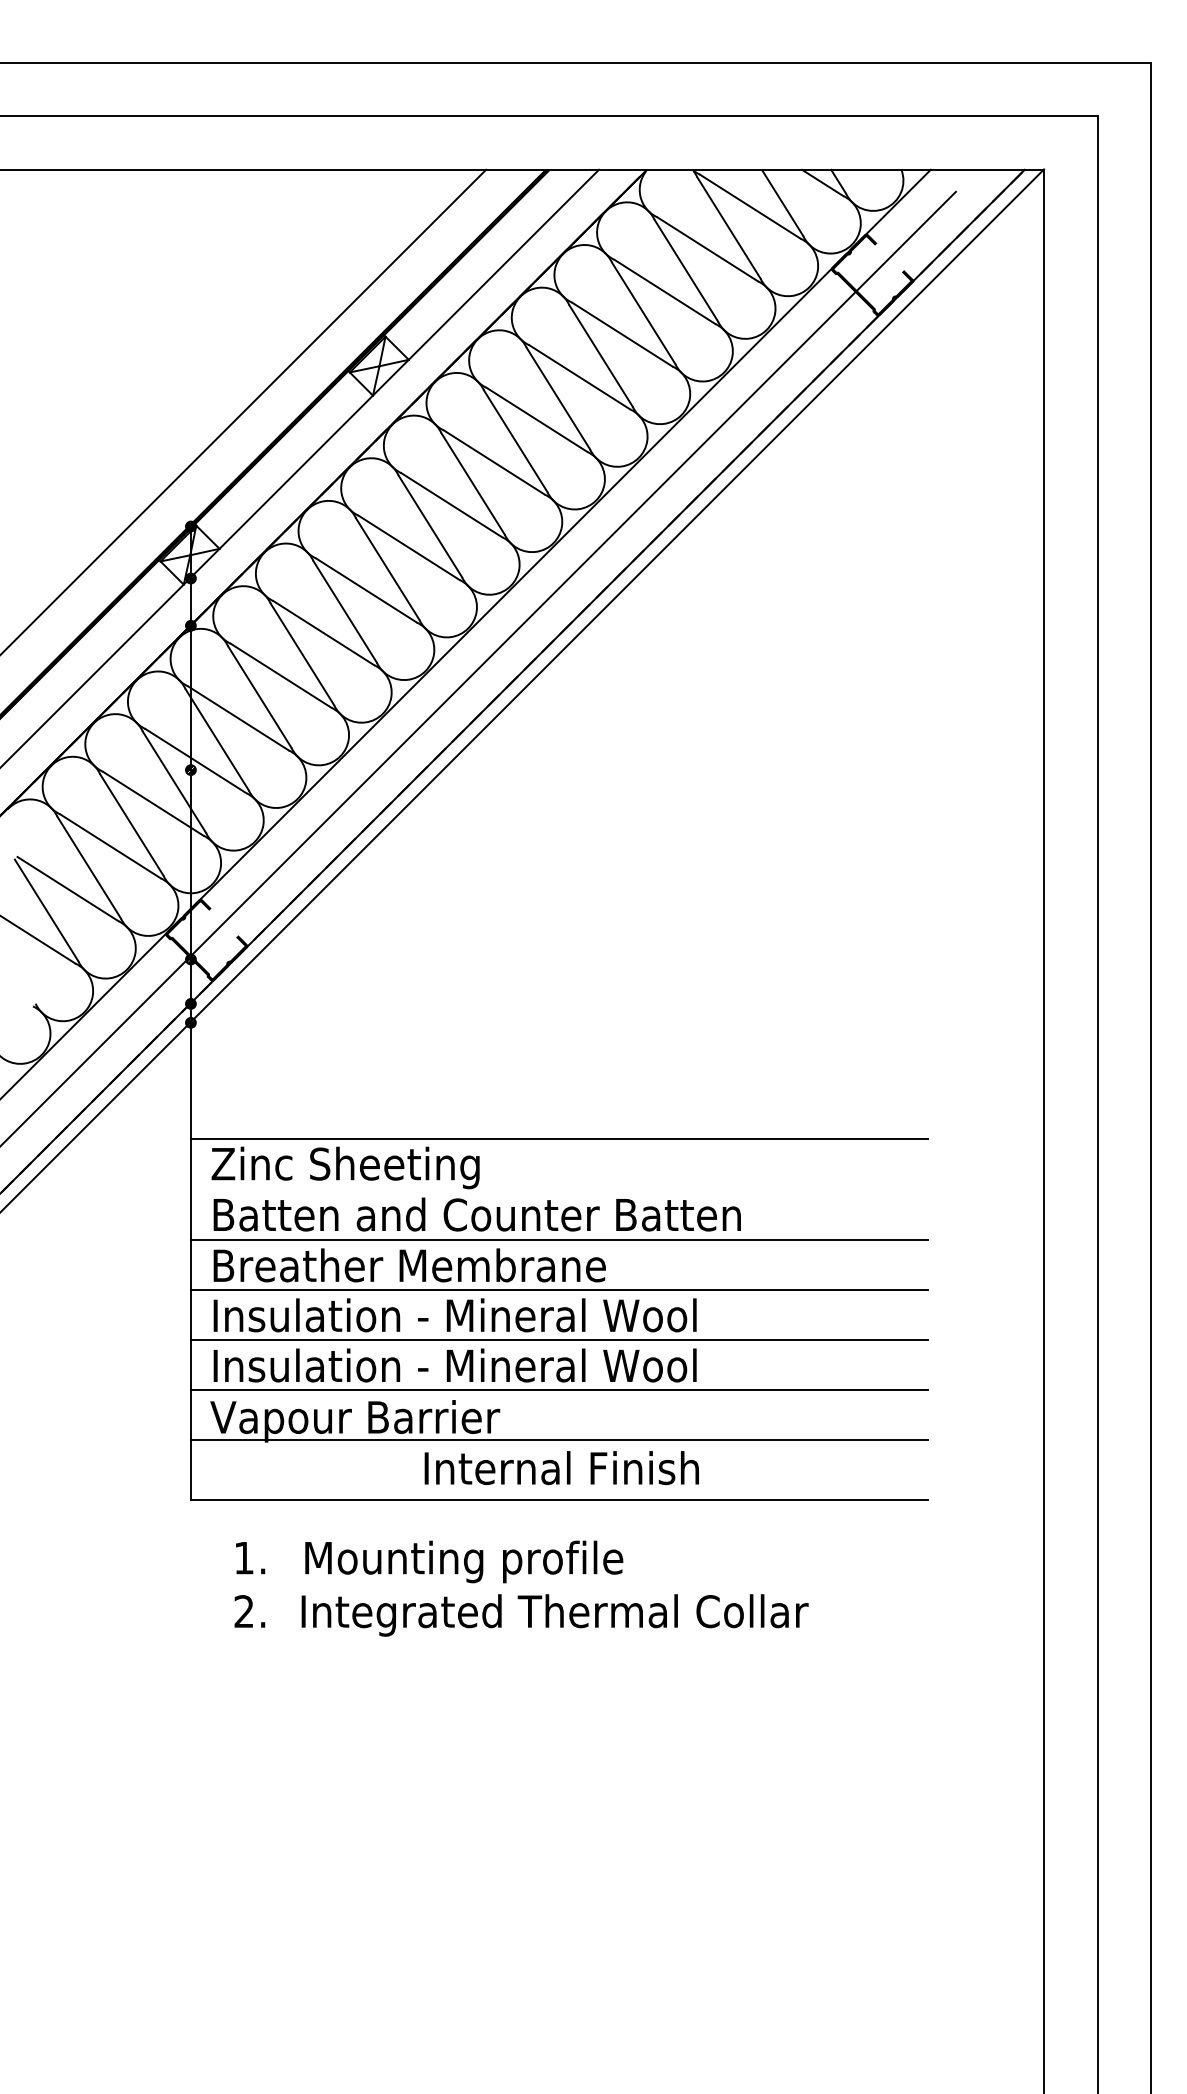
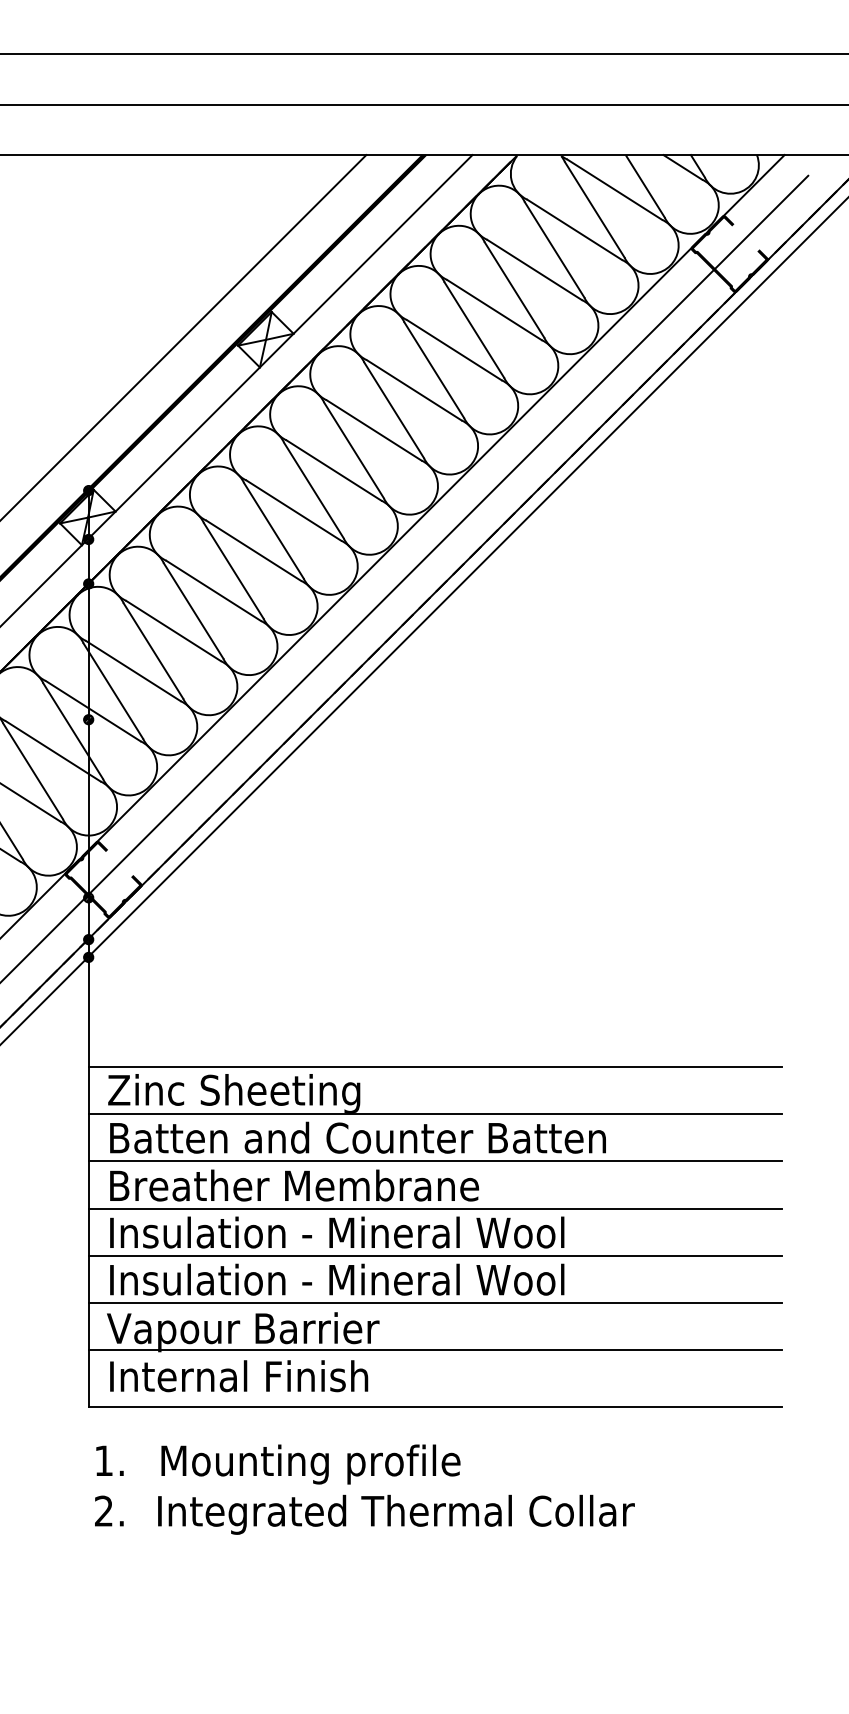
line: (558, 1189) -> (434, 1114), added
text: (561, 1468) -> (238, 1376), moved
text: (521, 1588) -> (364, 1489), moved

